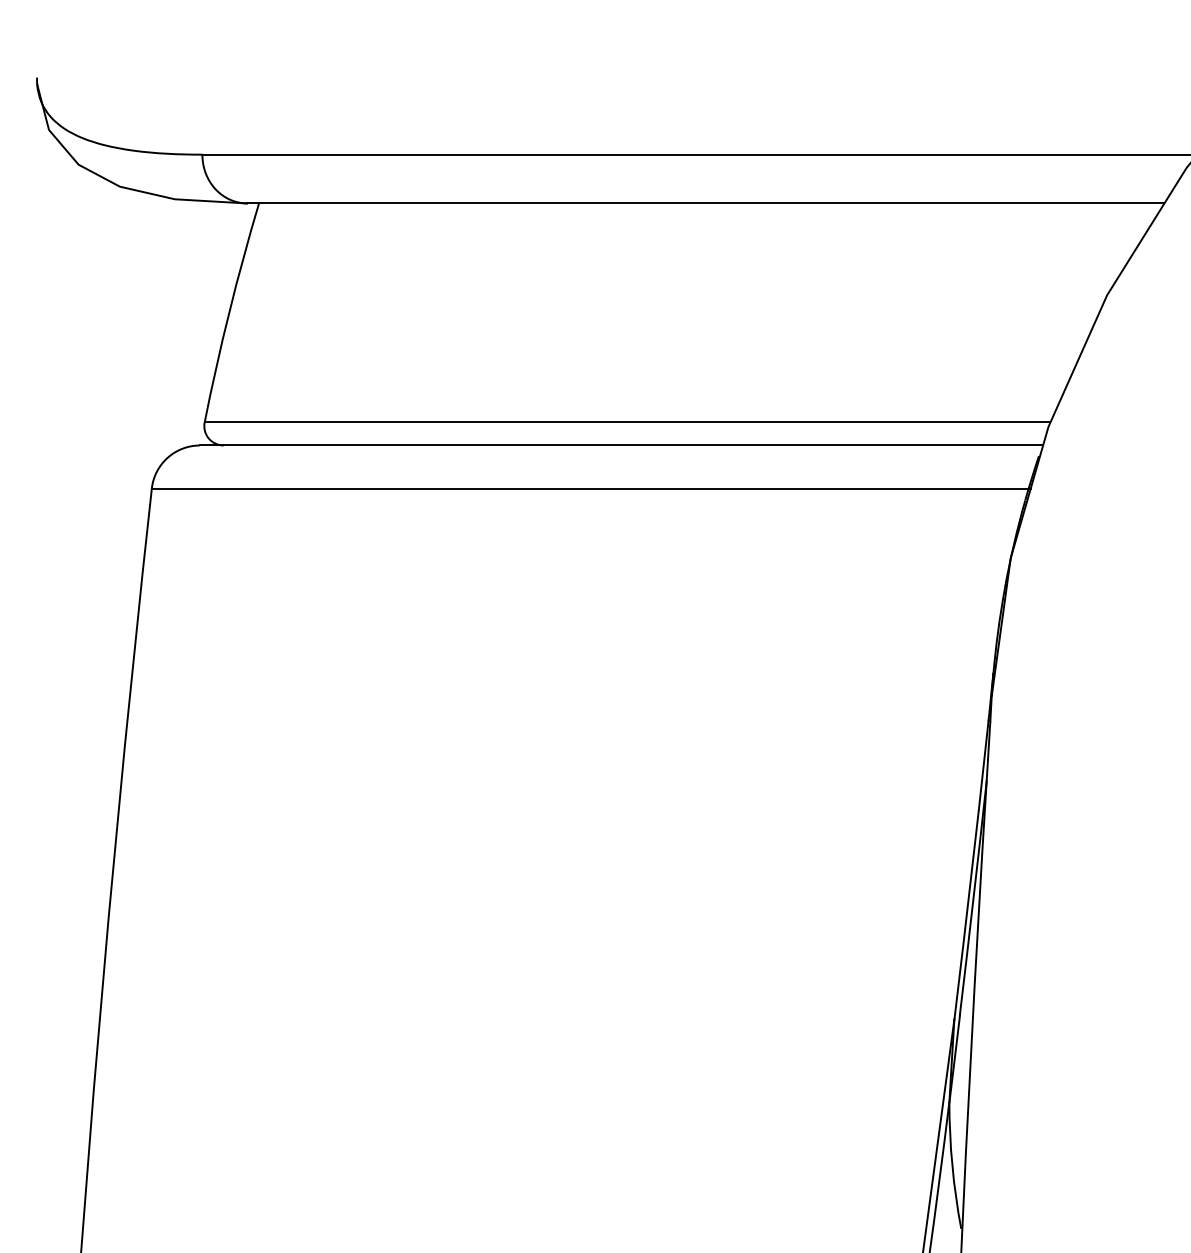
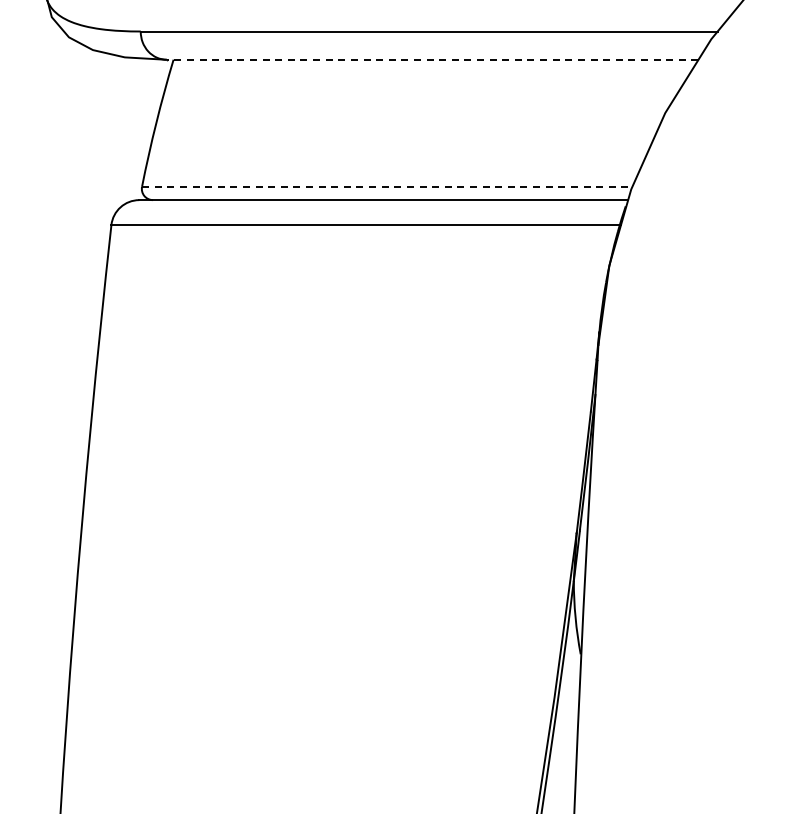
line: (705, 202) -> (432, 59), solid -> dashed
line: (628, 421) -> (387, 186), solid -> dashed

